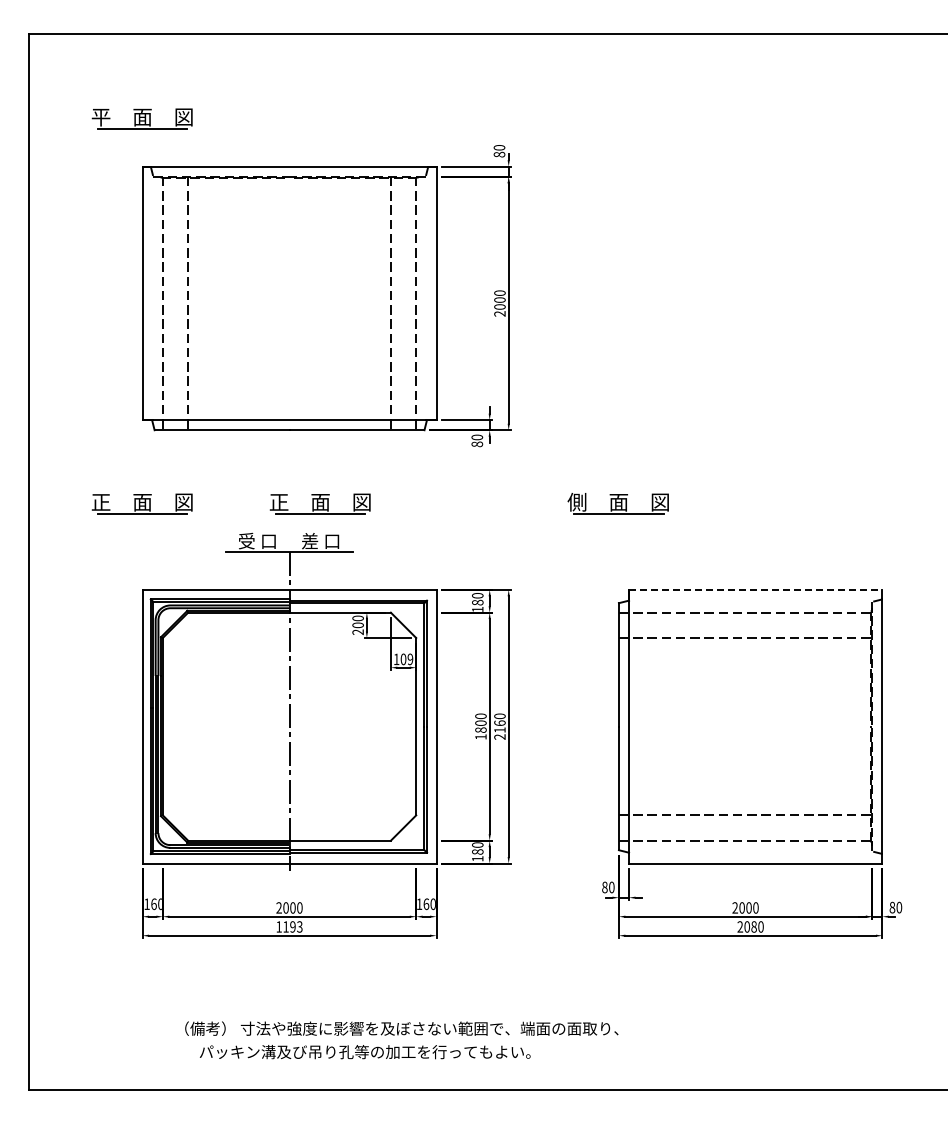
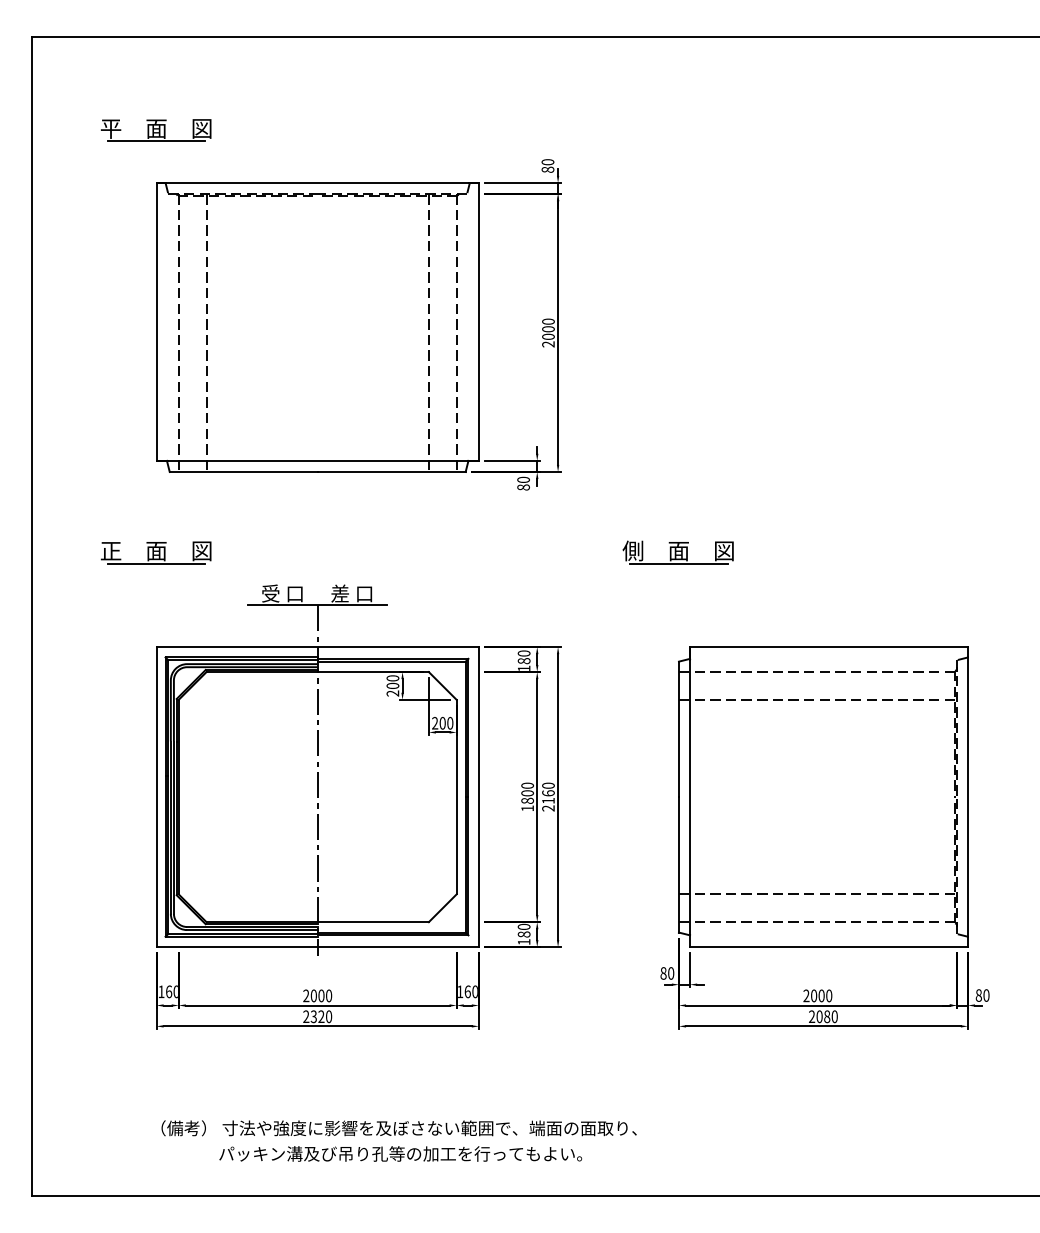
part: (319, 503) -> (350, 552), removed
line: (755, 589) -> (828, 646), dashed -> solid
text: (403, 659) -> (442, 723), 109 -> 200
text: (289, 926) -> (317, 1016), 1193 -> 2320
text: (401, 1028) -> (398, 1128), moved

